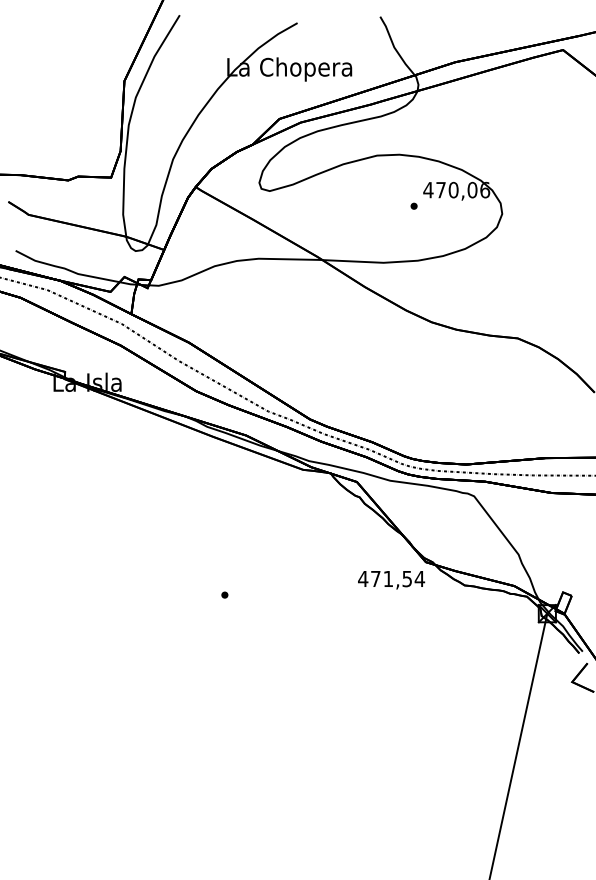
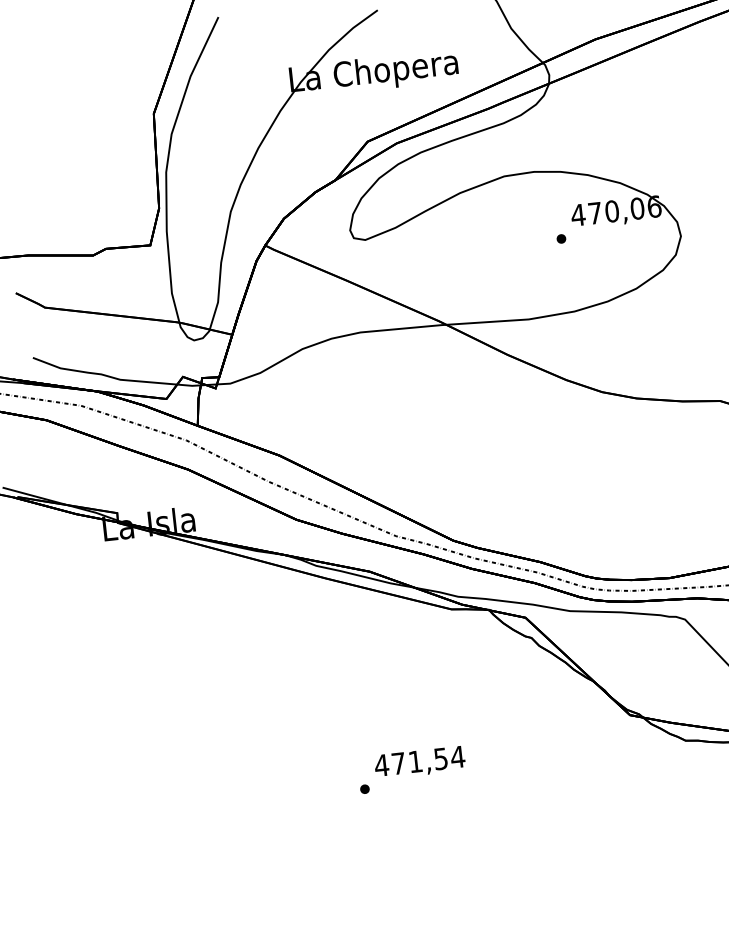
text: (391, 580) -> (420, 763), moved

